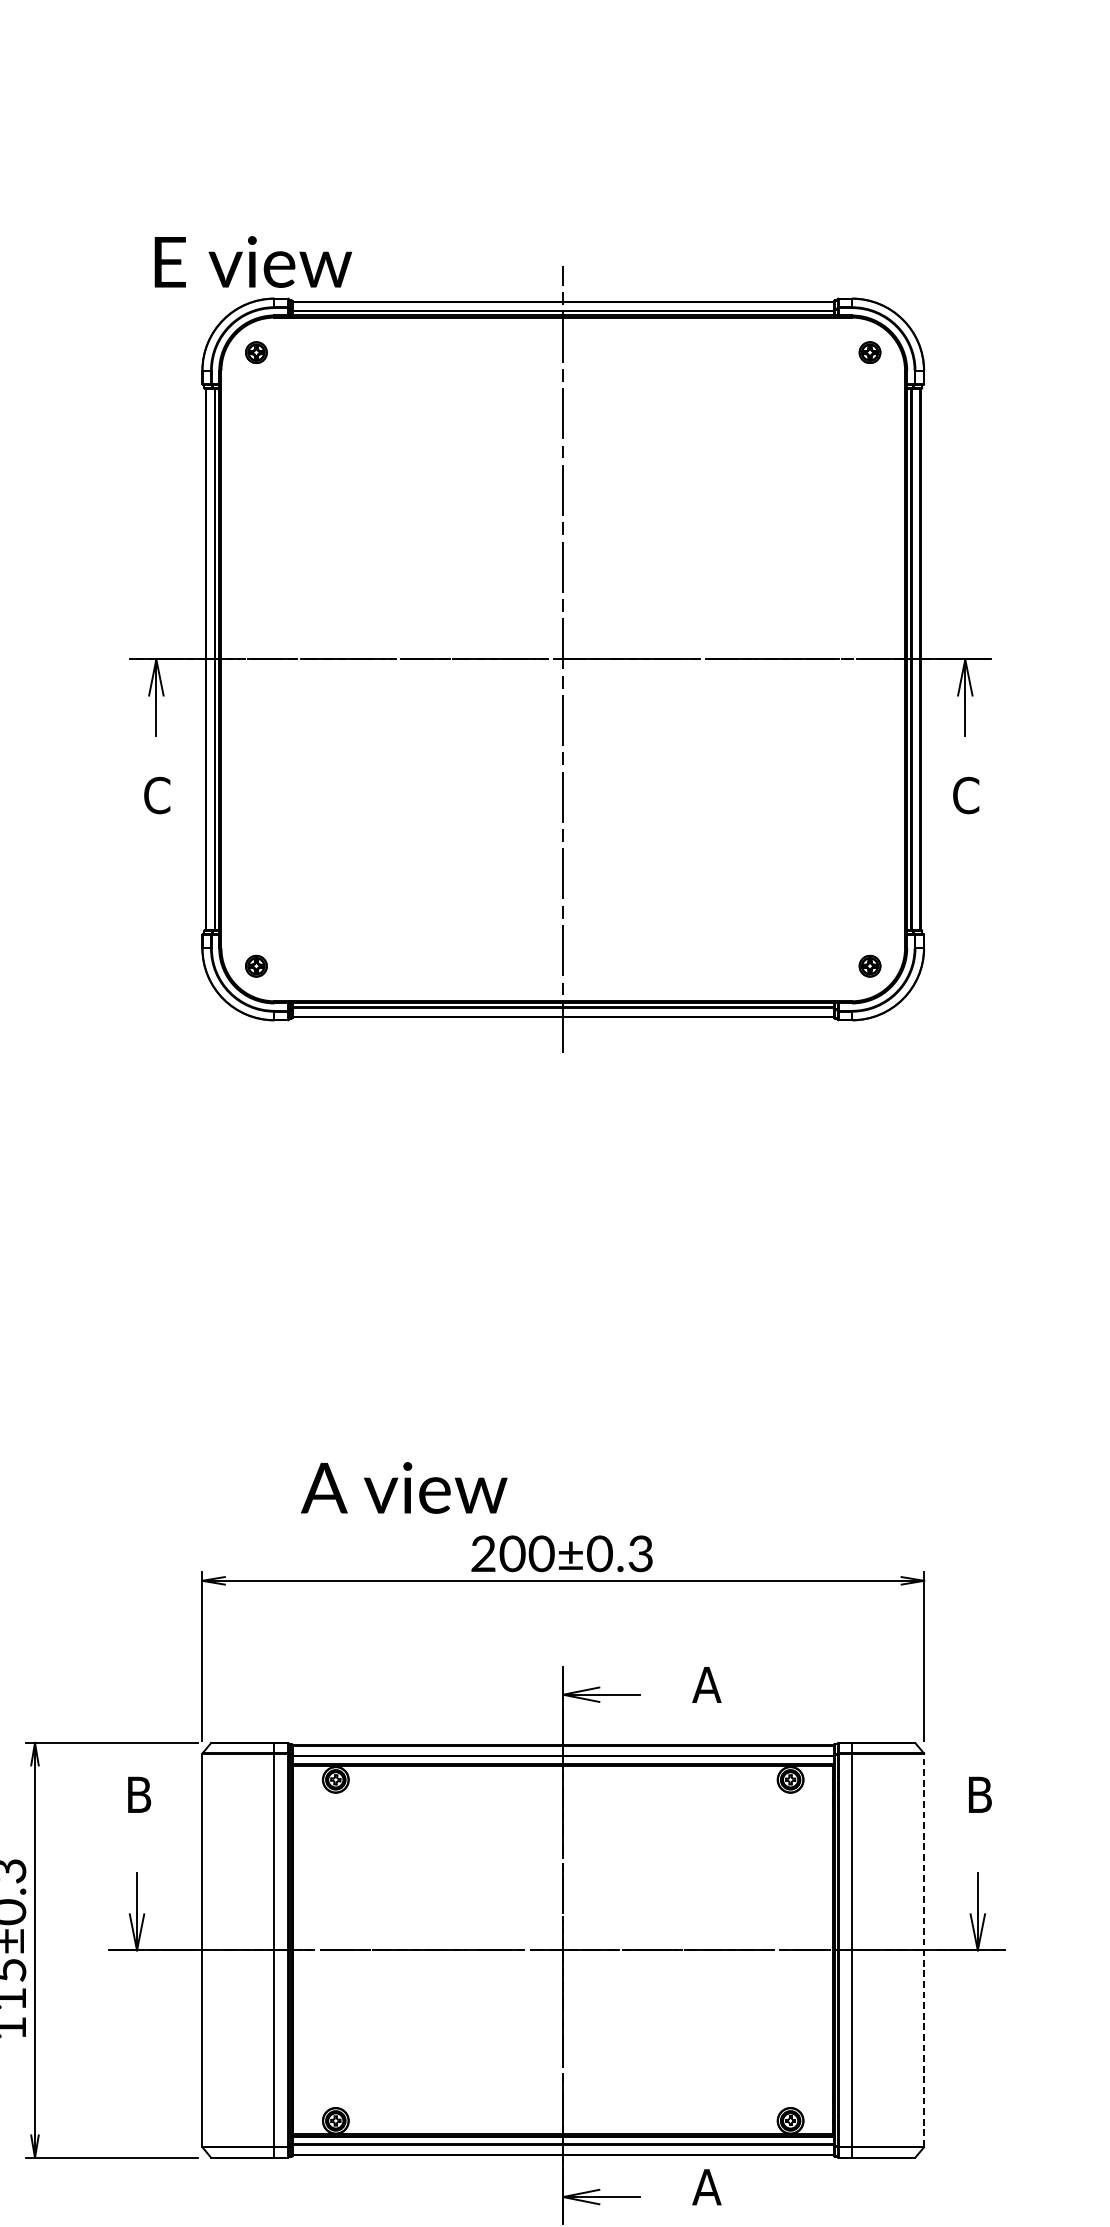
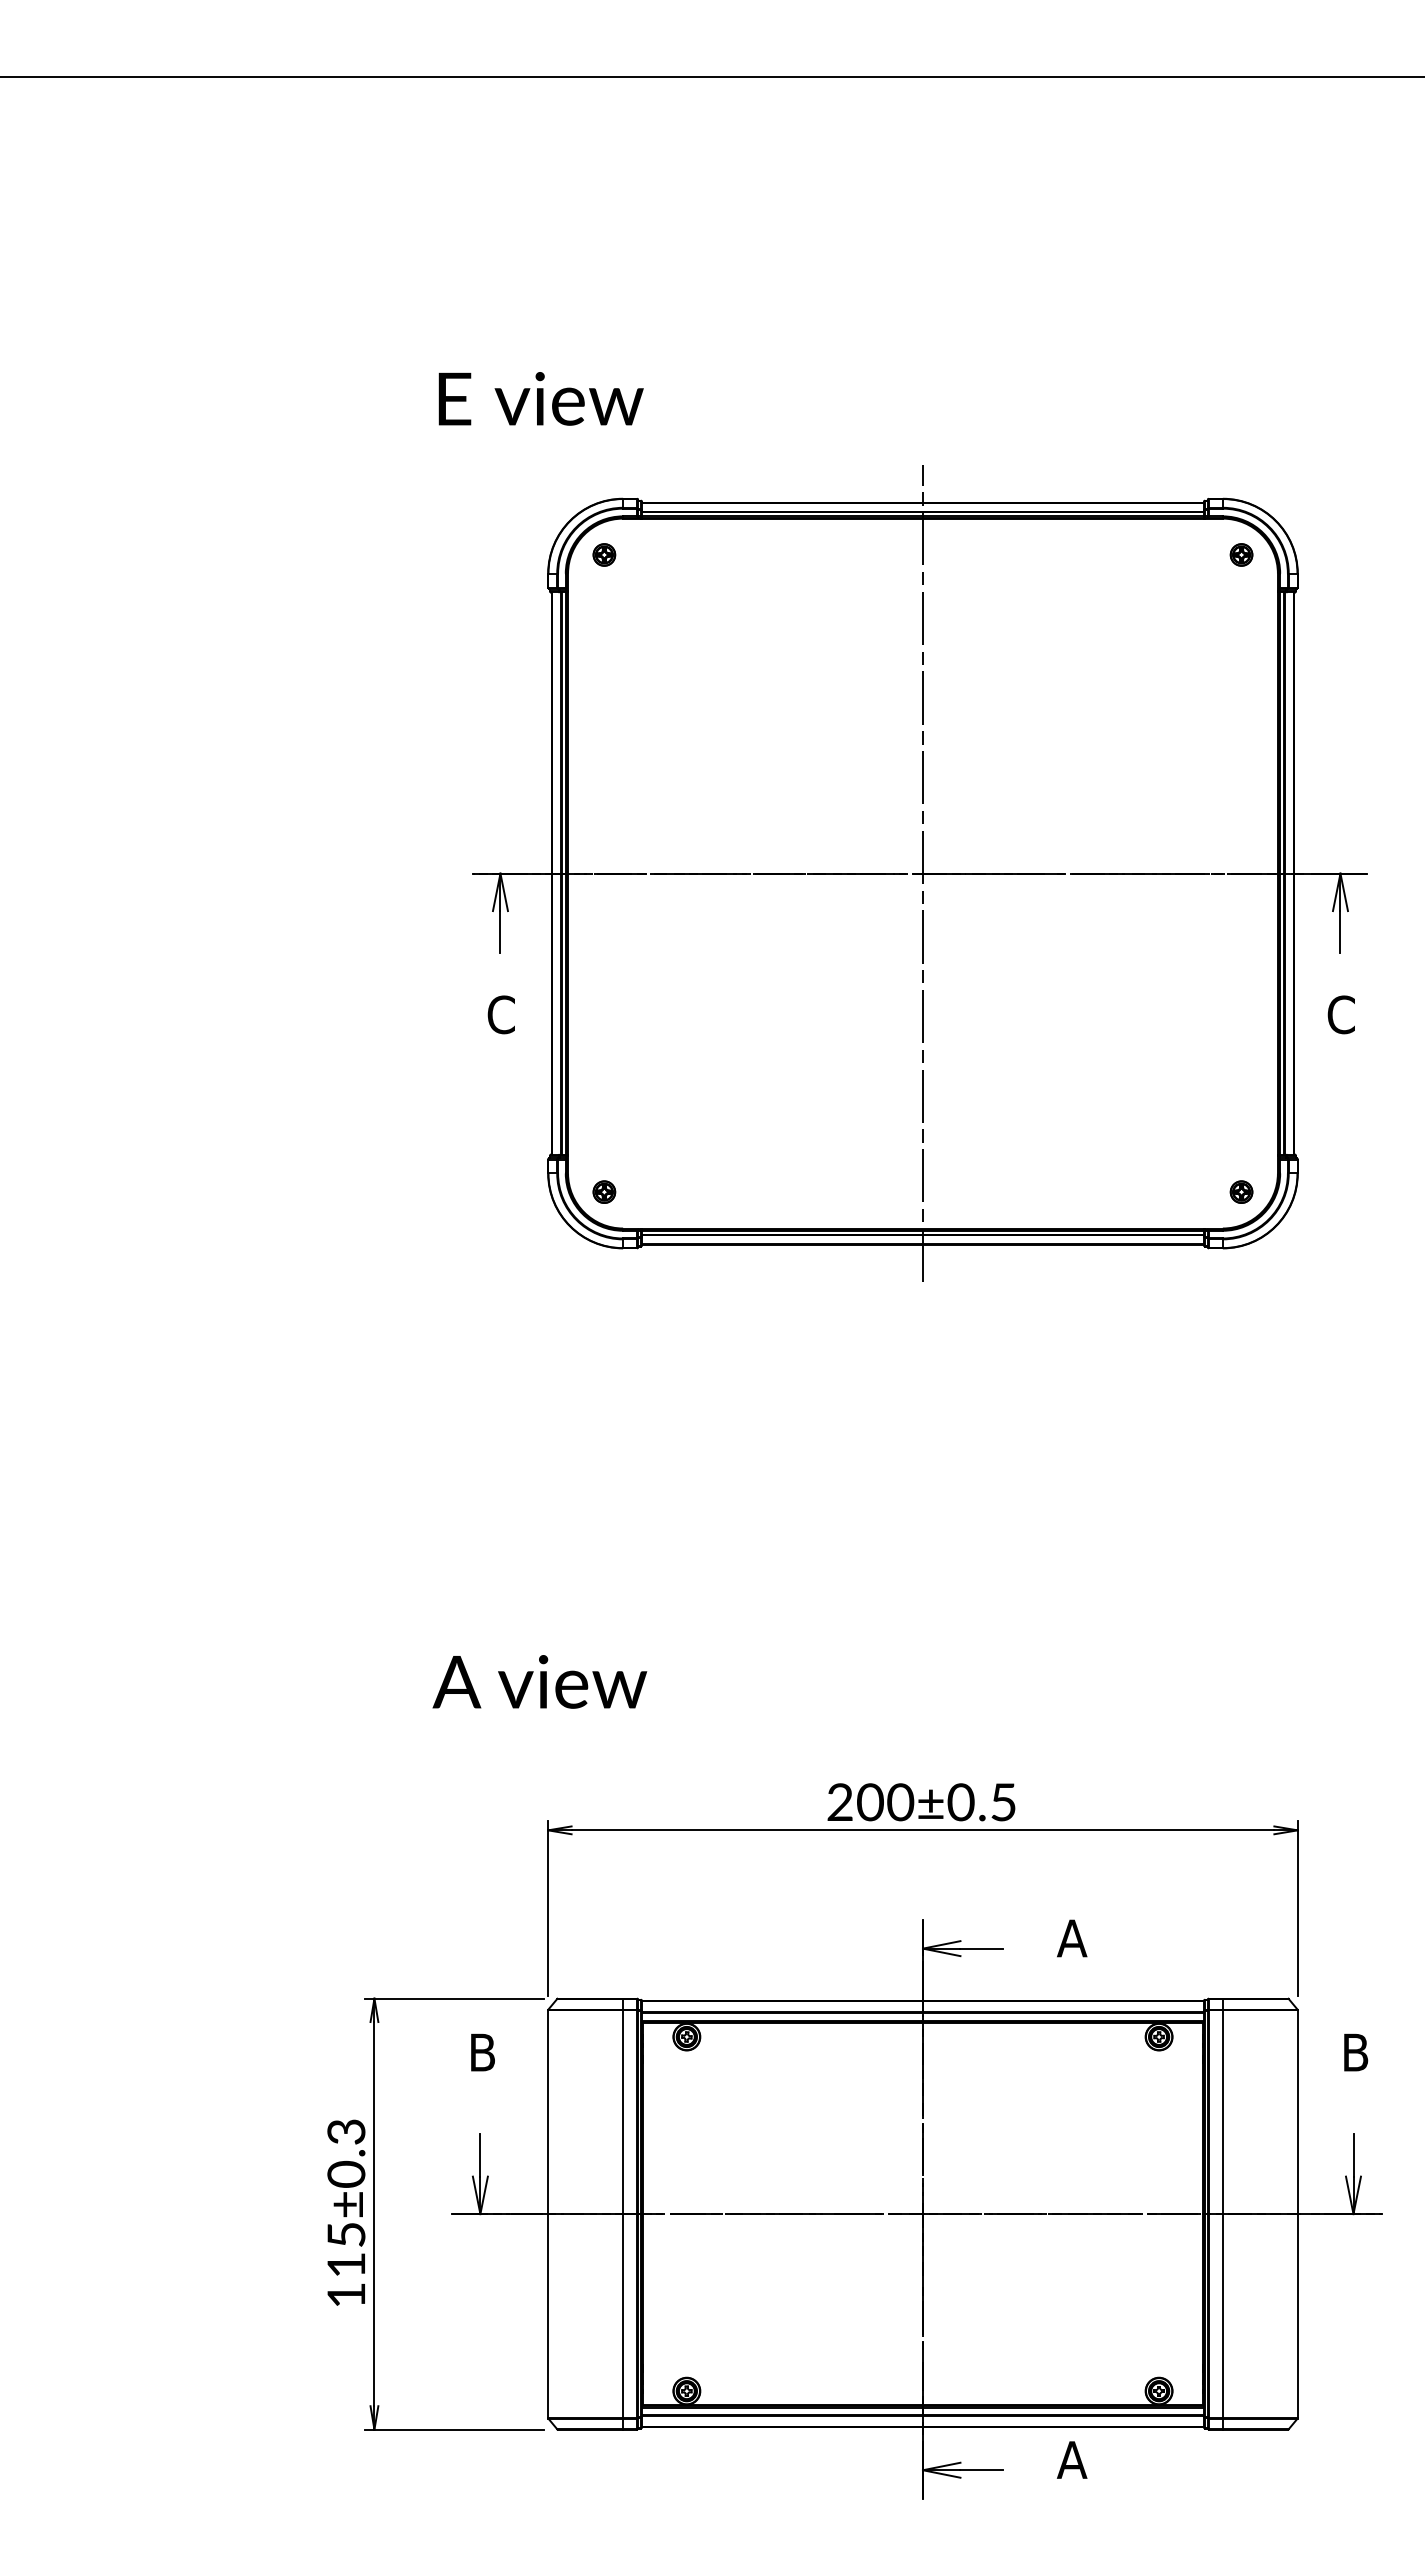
text: (252, 261) -> (540, 398), moved
text: (403, 1487) -> (539, 1681), moved
text: (640, 1554) -> (1003, 1802), 200±0.3 -> 200±0.5
line: (923, 1950) -> (1297, 2214), dashed -> solid

